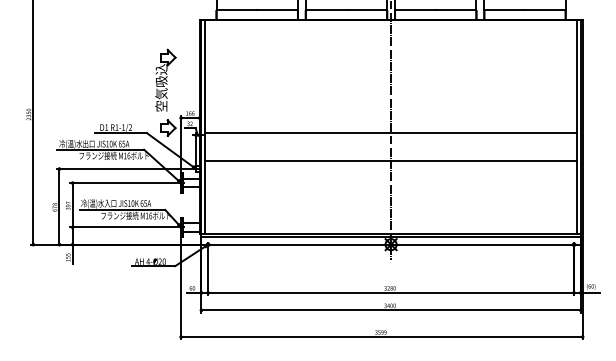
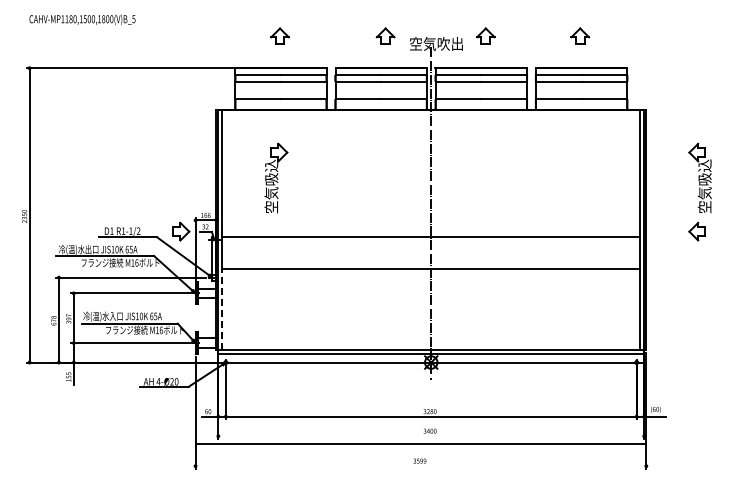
part: (165, 79) -> (276, 177), moved
line: (205, 197) -> (222, 309), solid -> dashed
line: (391, 310) -> (431, 436), removed
line: (381, 337) -> (420, 444), moved

